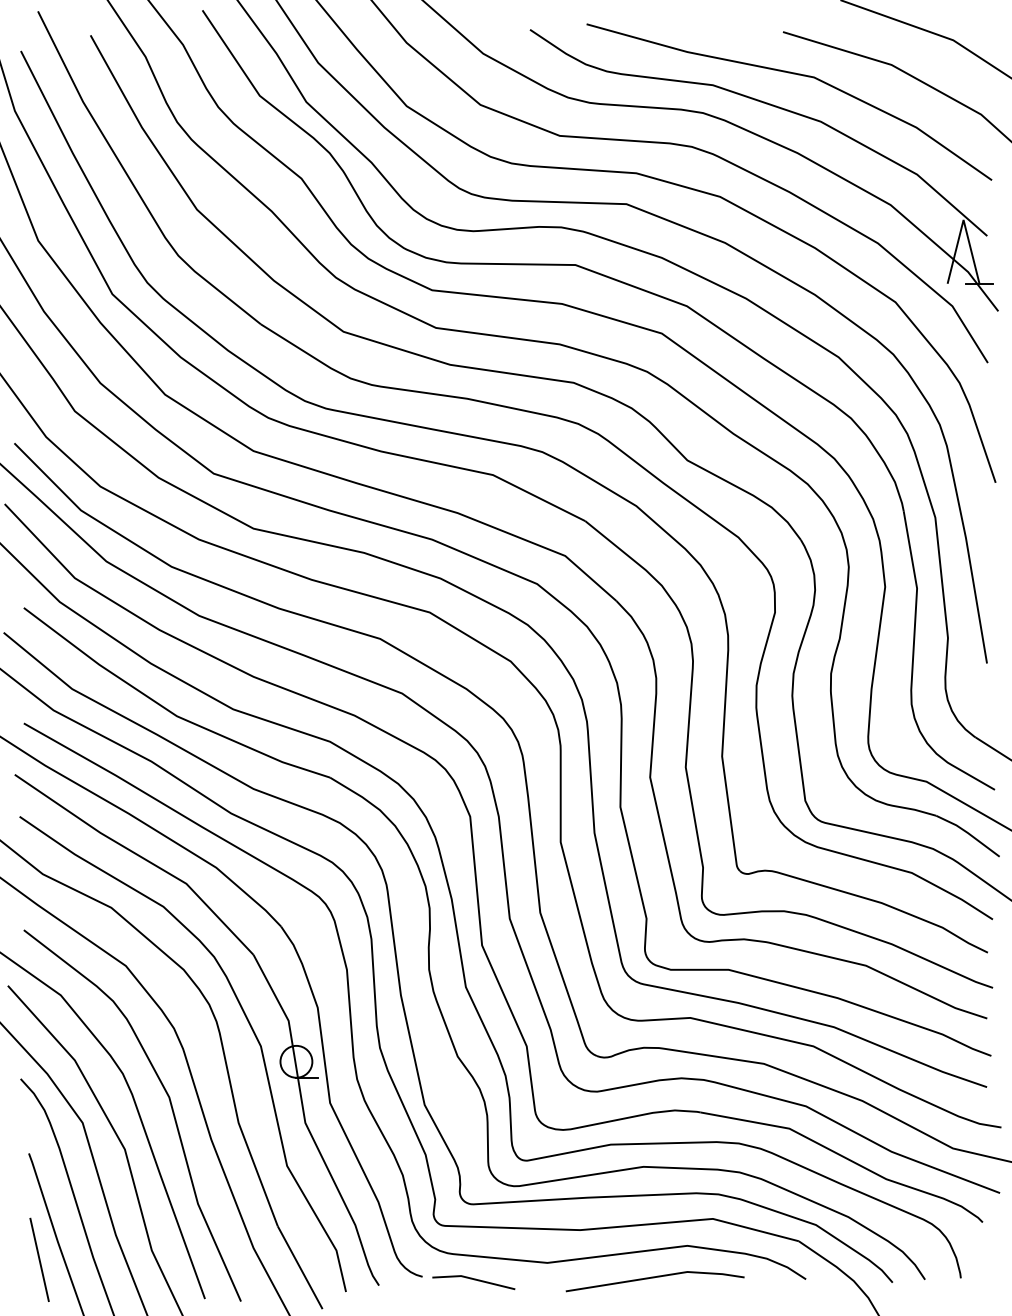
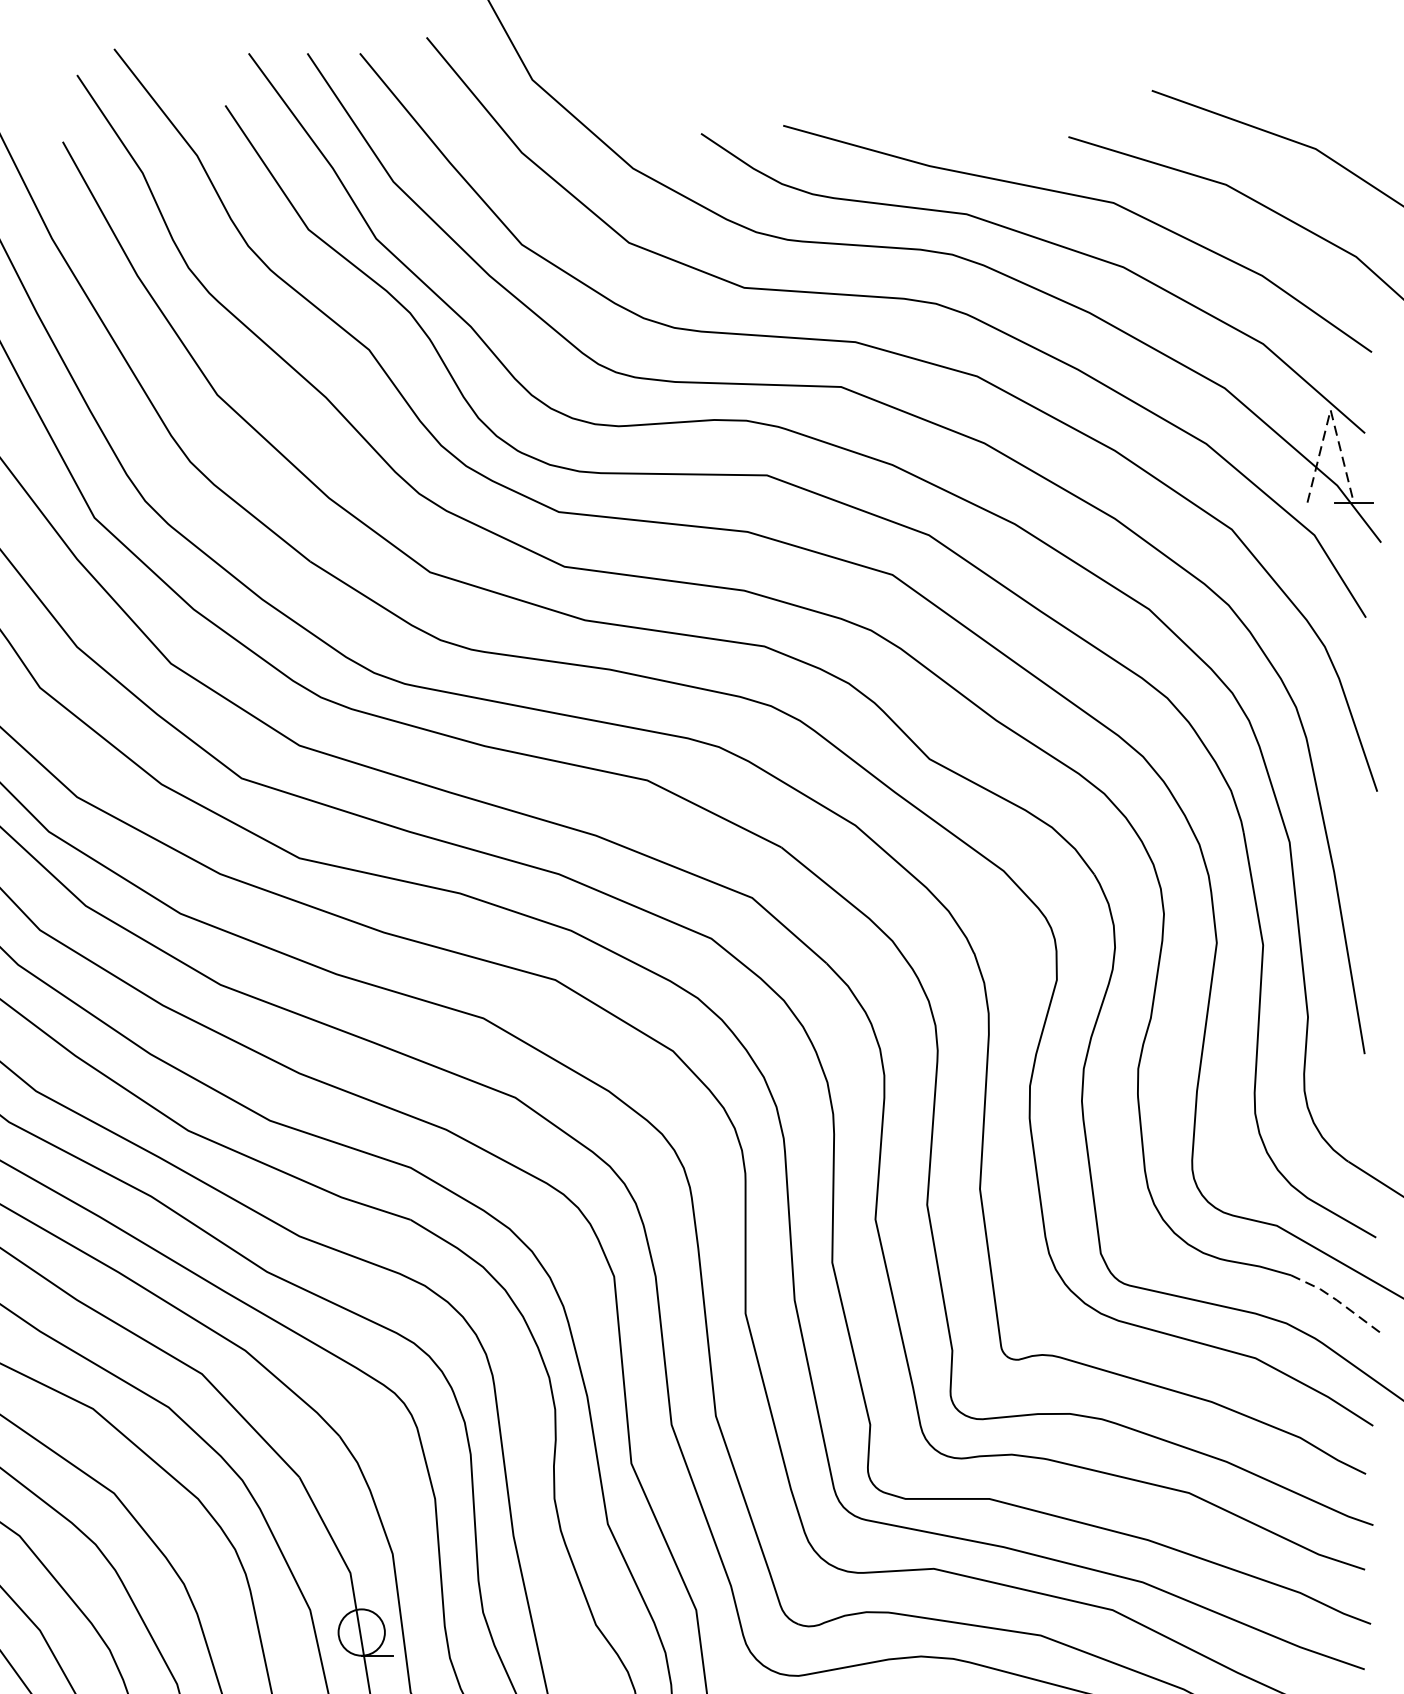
line: (963, 219) -> (1330, 409), solid -> dashed
line: (968, 833) -> (1337, 1300), solid -> dashed

